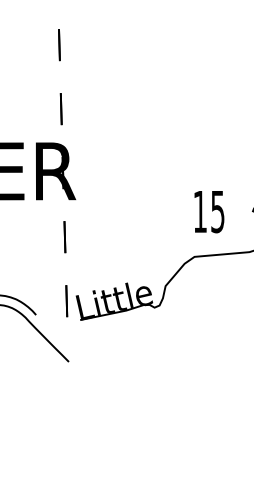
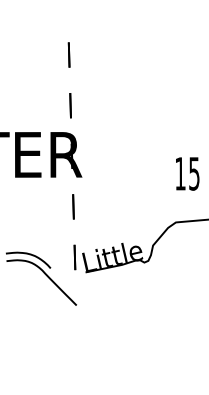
text: (209, 211) -> (187, 173), moved

